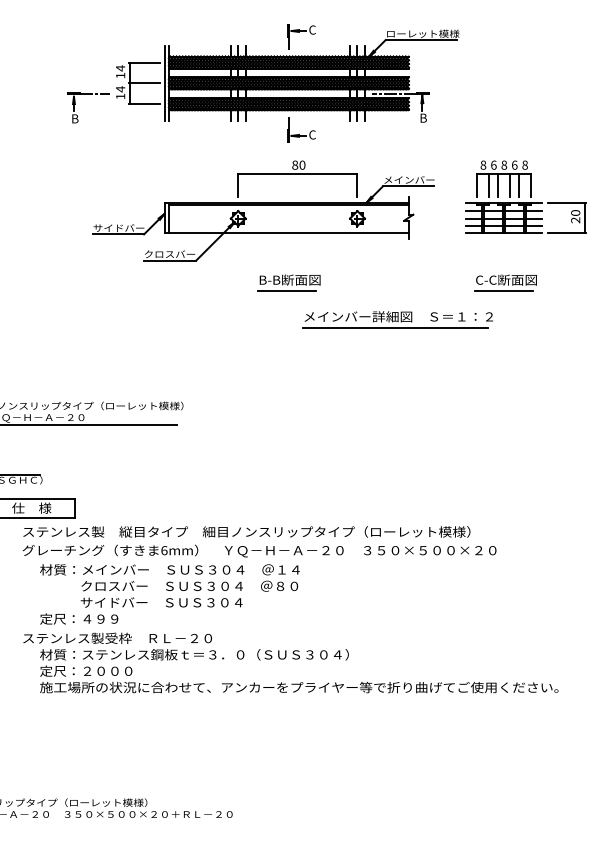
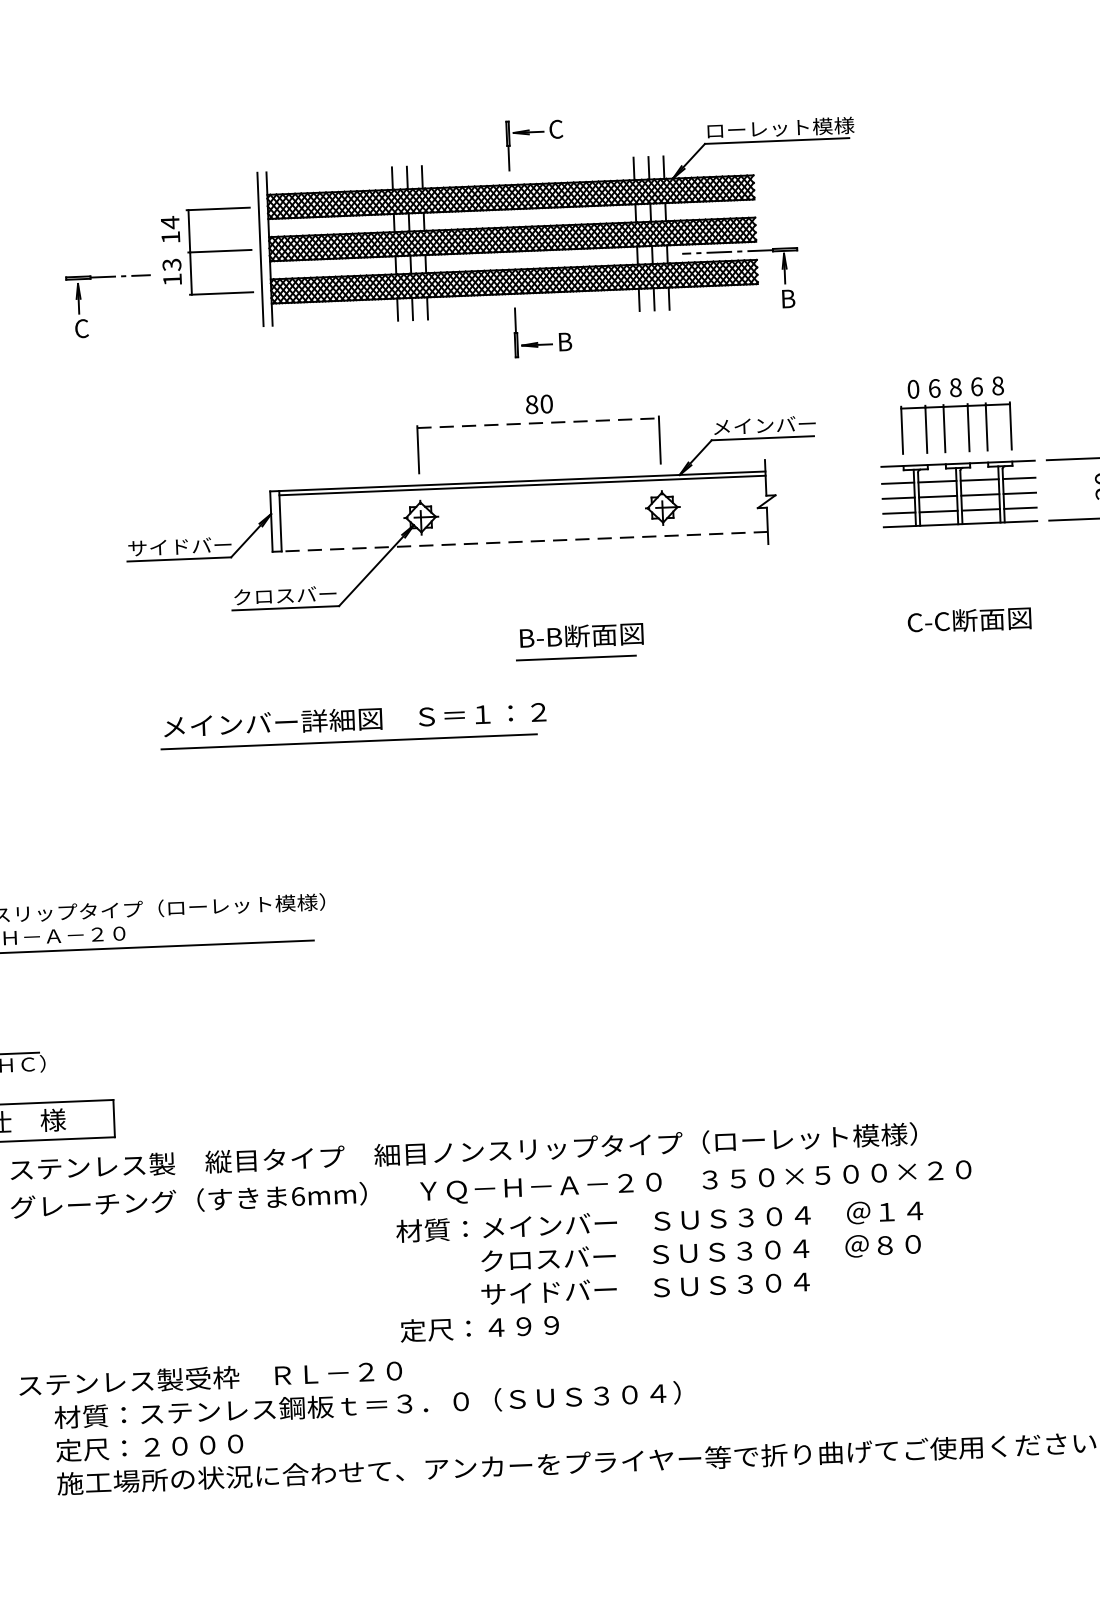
text: (120, 89) -> (171, 265), 14 -> 13
text: (74, 118) -> (80, 327), B -> C
text: (312, 134) -> (564, 341), C -> B
text: (483, 165) -> (913, 389), 8 -> 0
line: (297, 174) -> (537, 423), solid -> dashed
line: (288, 232) -> (523, 541), solid -> dashed
part: (288, 282) -> (578, 640), moved
line: (503, 290) -> (964, 641), removed
part: (397, 319) -> (352, 725), moved
text: (169, 594) -> (660, 1271), moved

